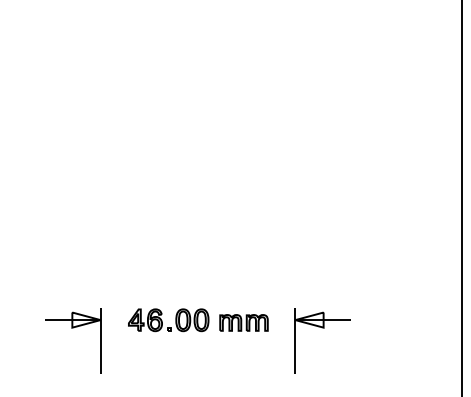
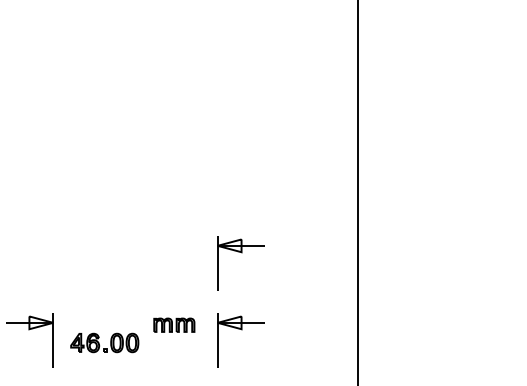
part: (323, 237) -> (241, 253), added
part: (168, 319) -> (104, 342), moved

